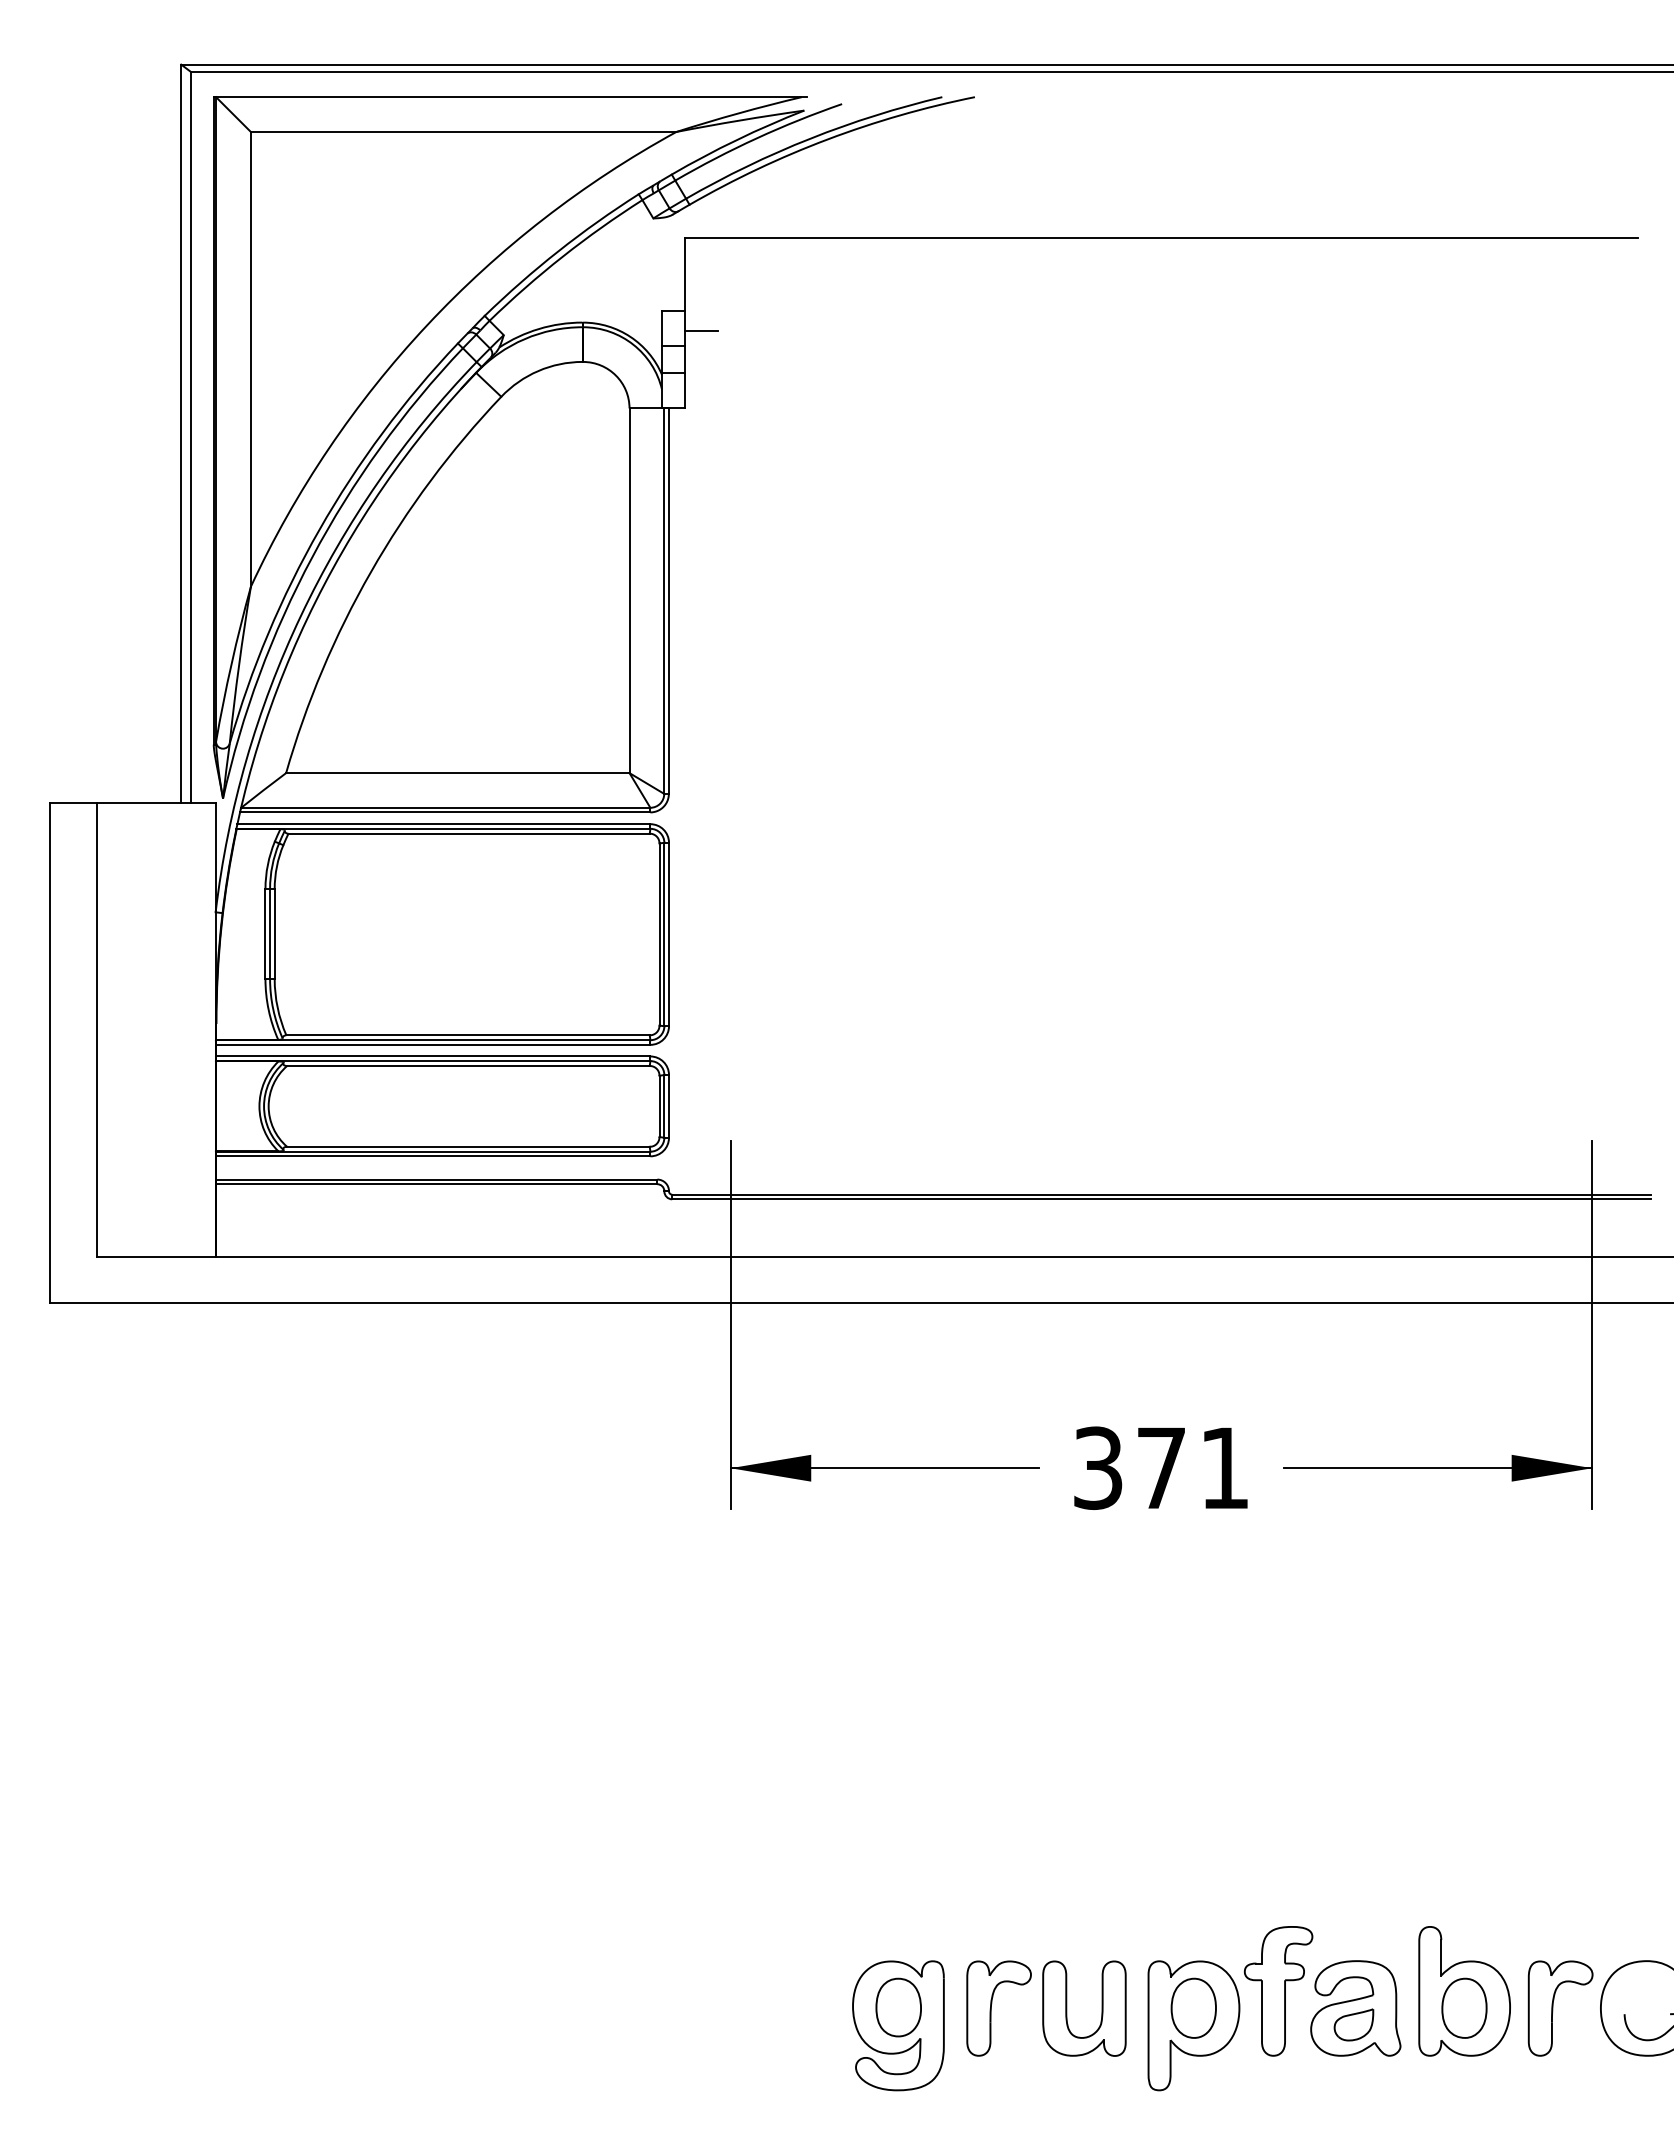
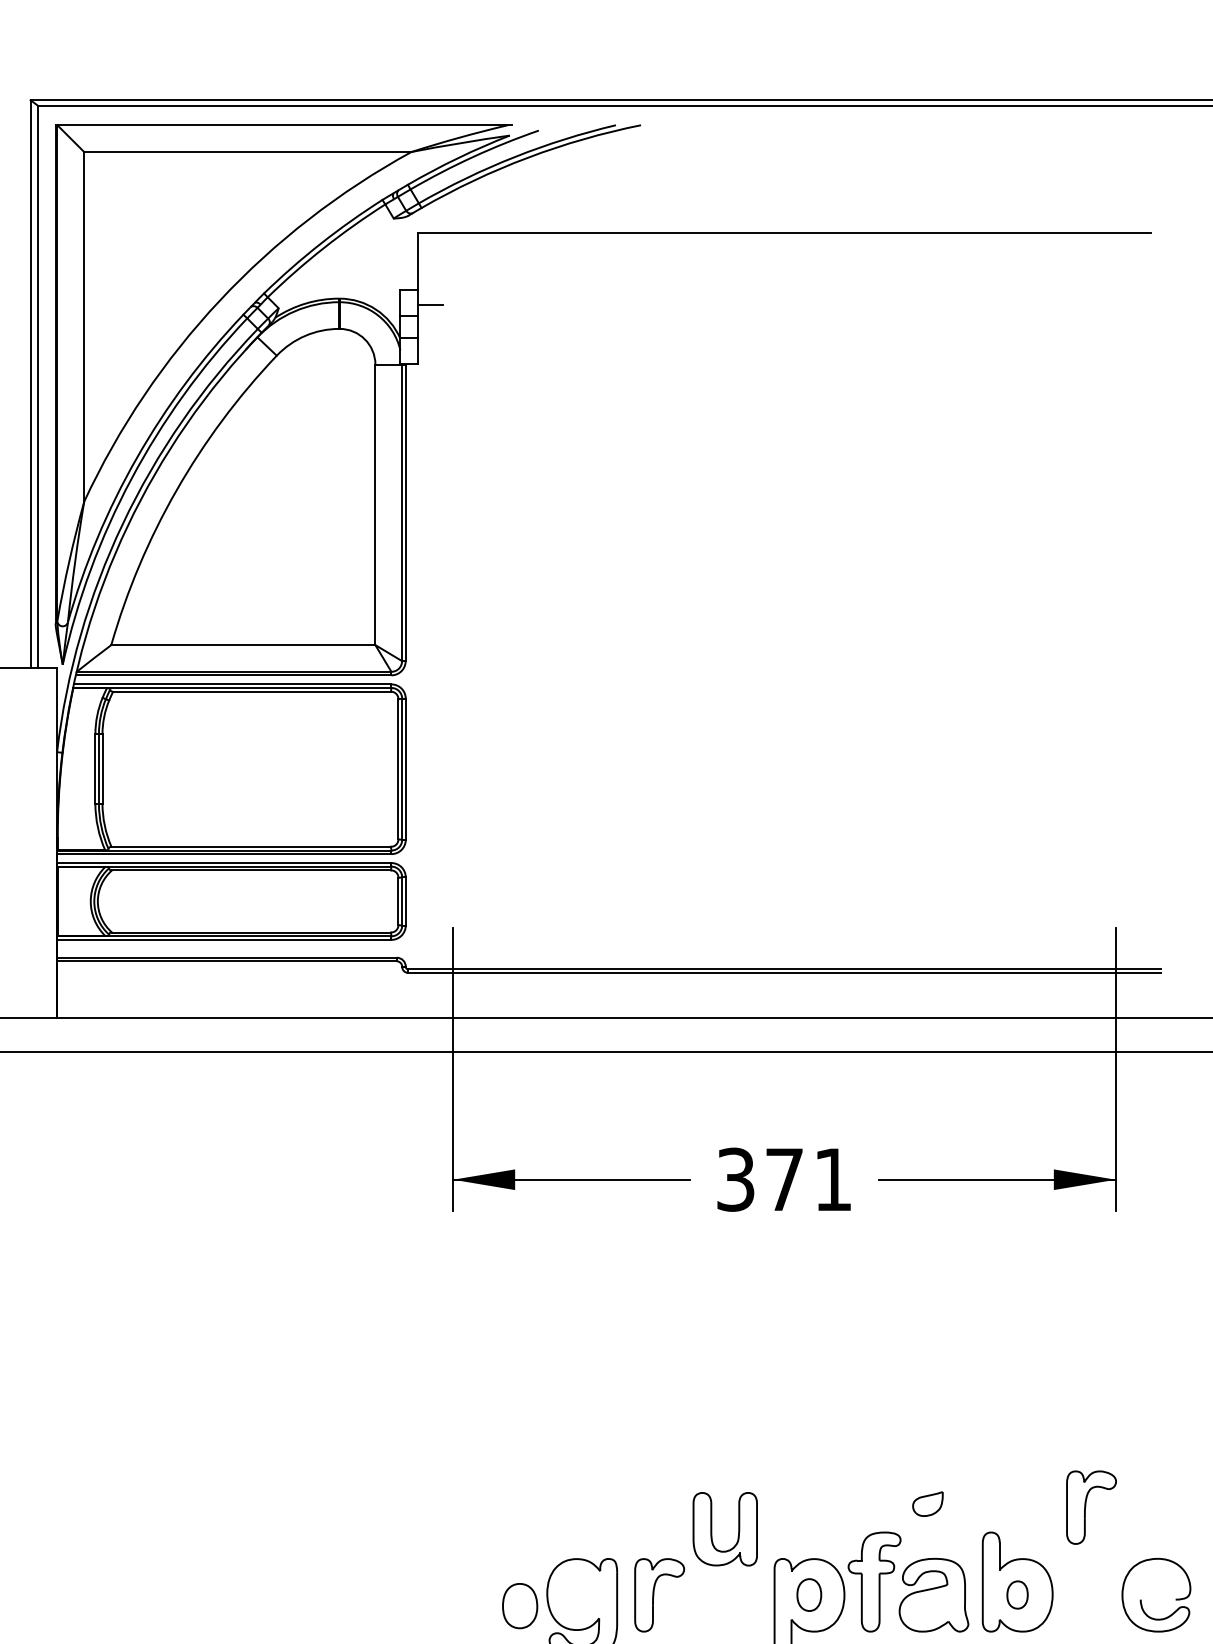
part: (898, 2007) -> (519, 1606), moved
part: (1193, 2007) -> (809, 1594), size x0.7
part: (1464, 2007) -> (1017, 1594), size x0.6
part: (1067, 2008) -> (712, 1529), moved
part: (1553, 2008) -> (1086, 1507), moved
part: (1353, 2024) -> (927, 1503), moved

